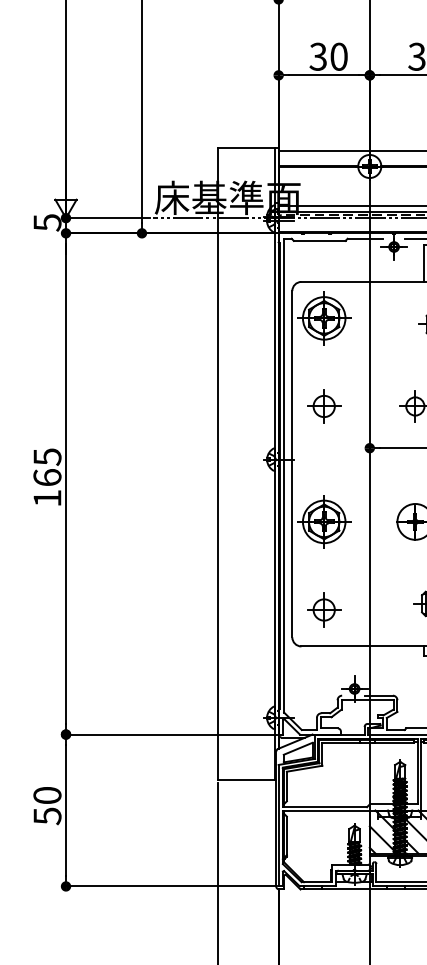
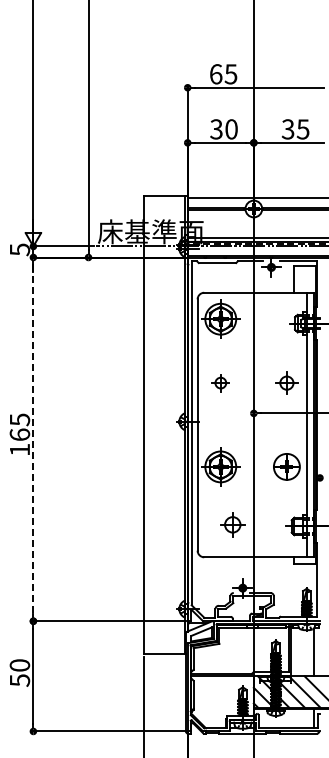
part: (323, 405) -> (220, 382), size x0.7
line: (66, 484) -> (33, 439), solid -> dashed
part: (323, 609) -> (232, 524), moved

